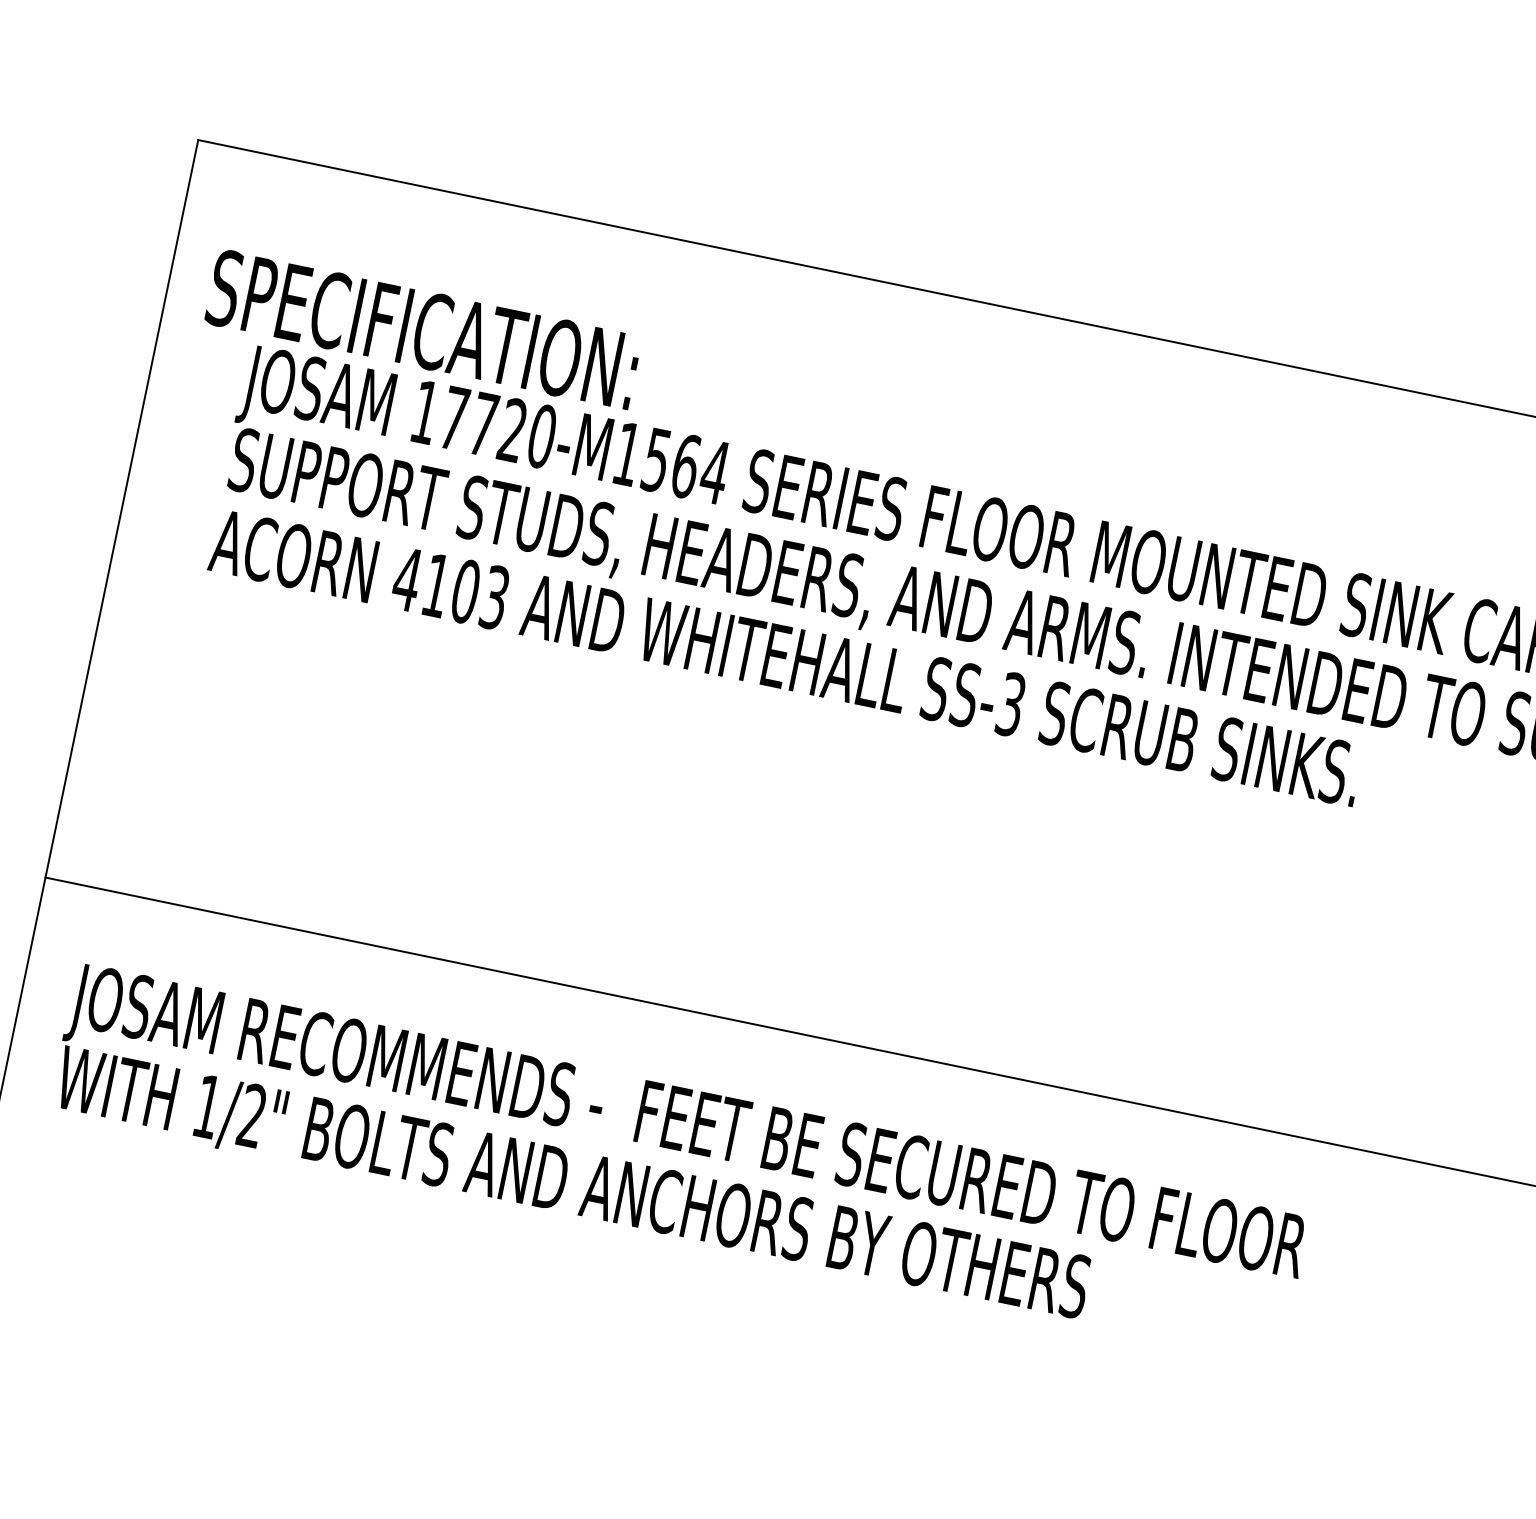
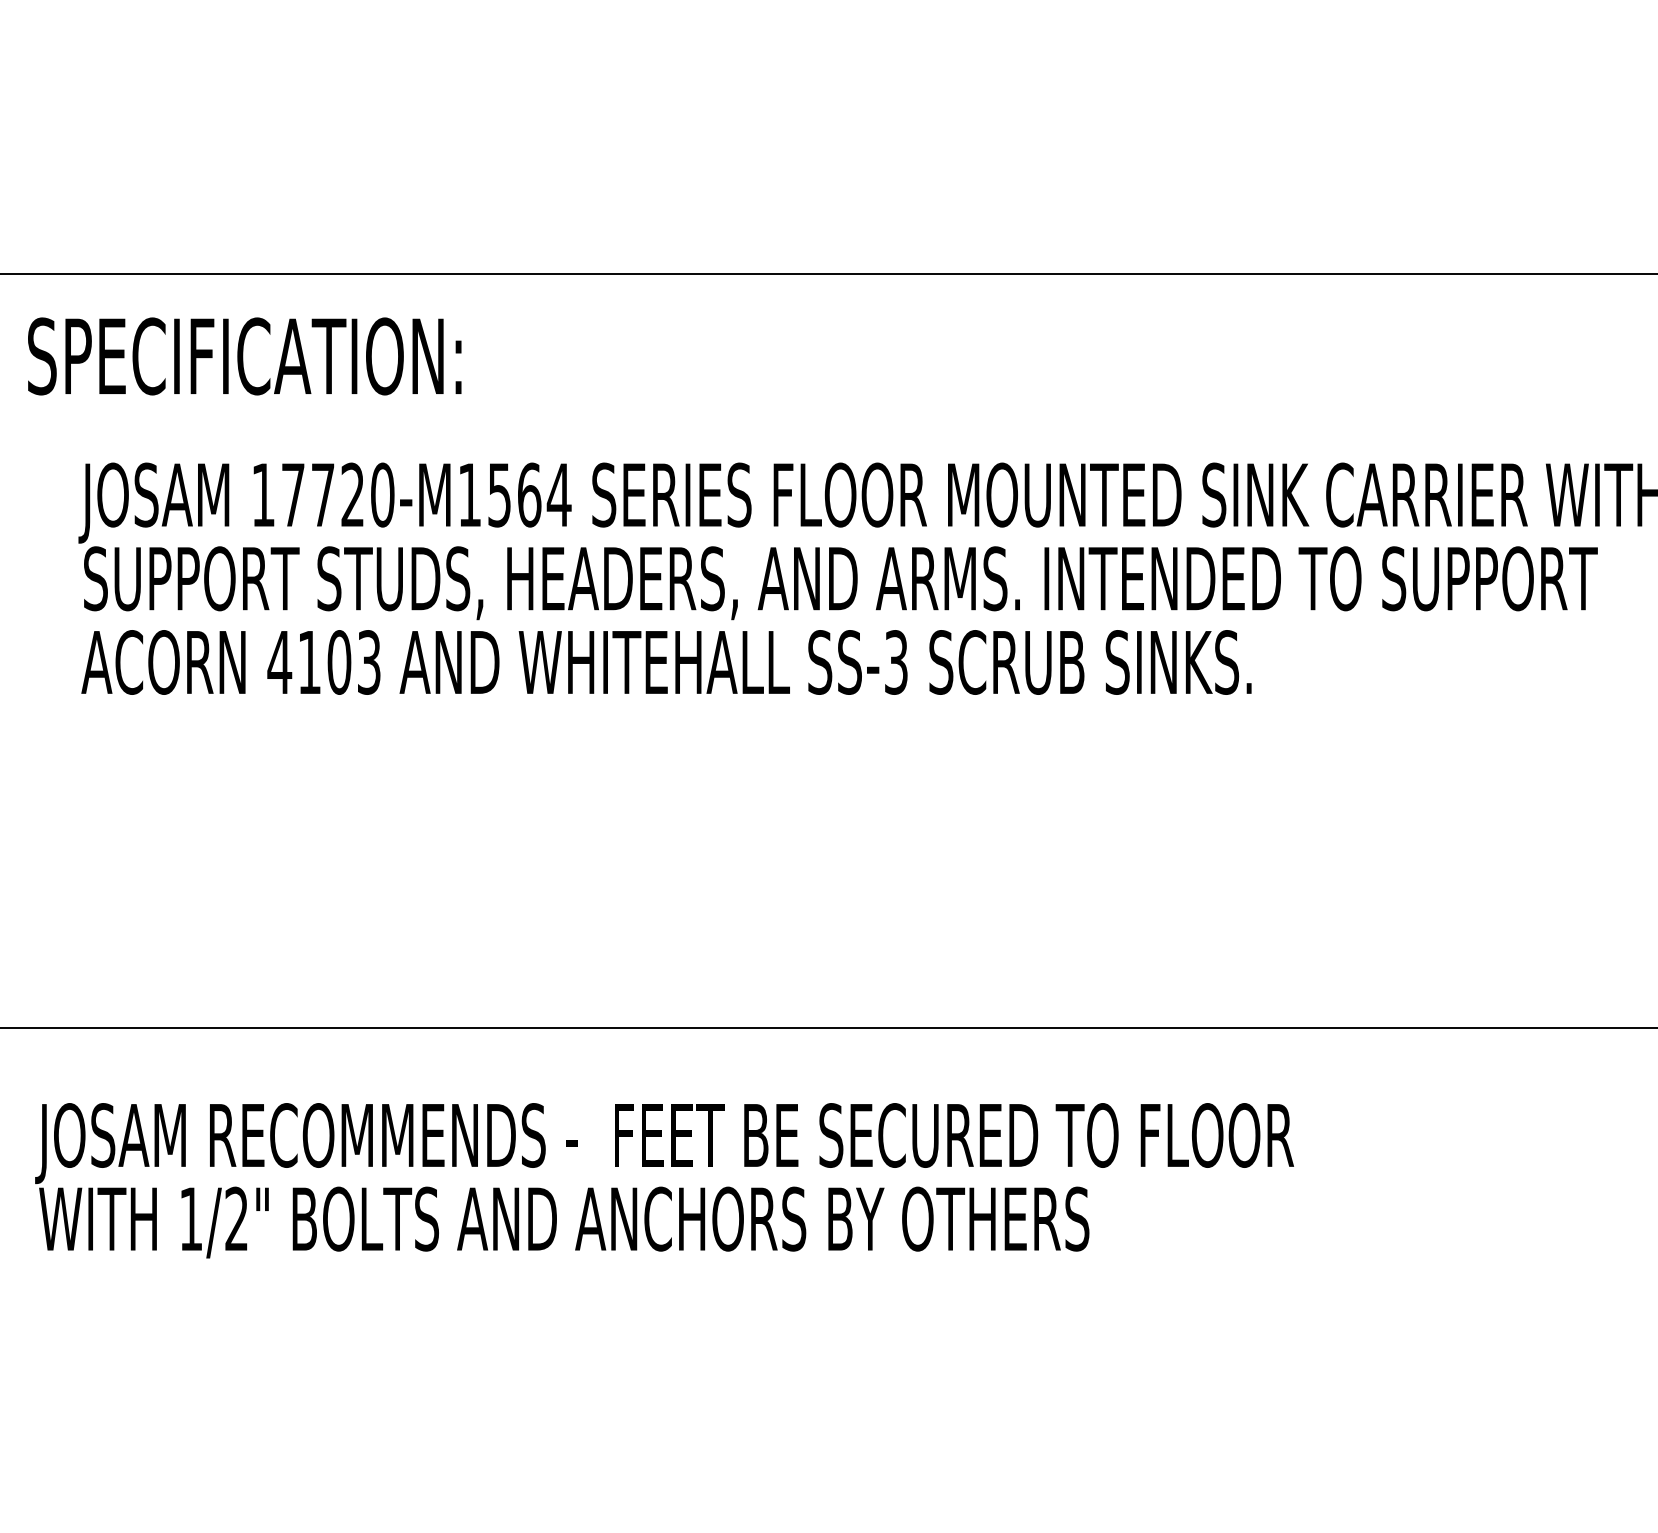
text: (423, 329) -> (244, 356), moved

